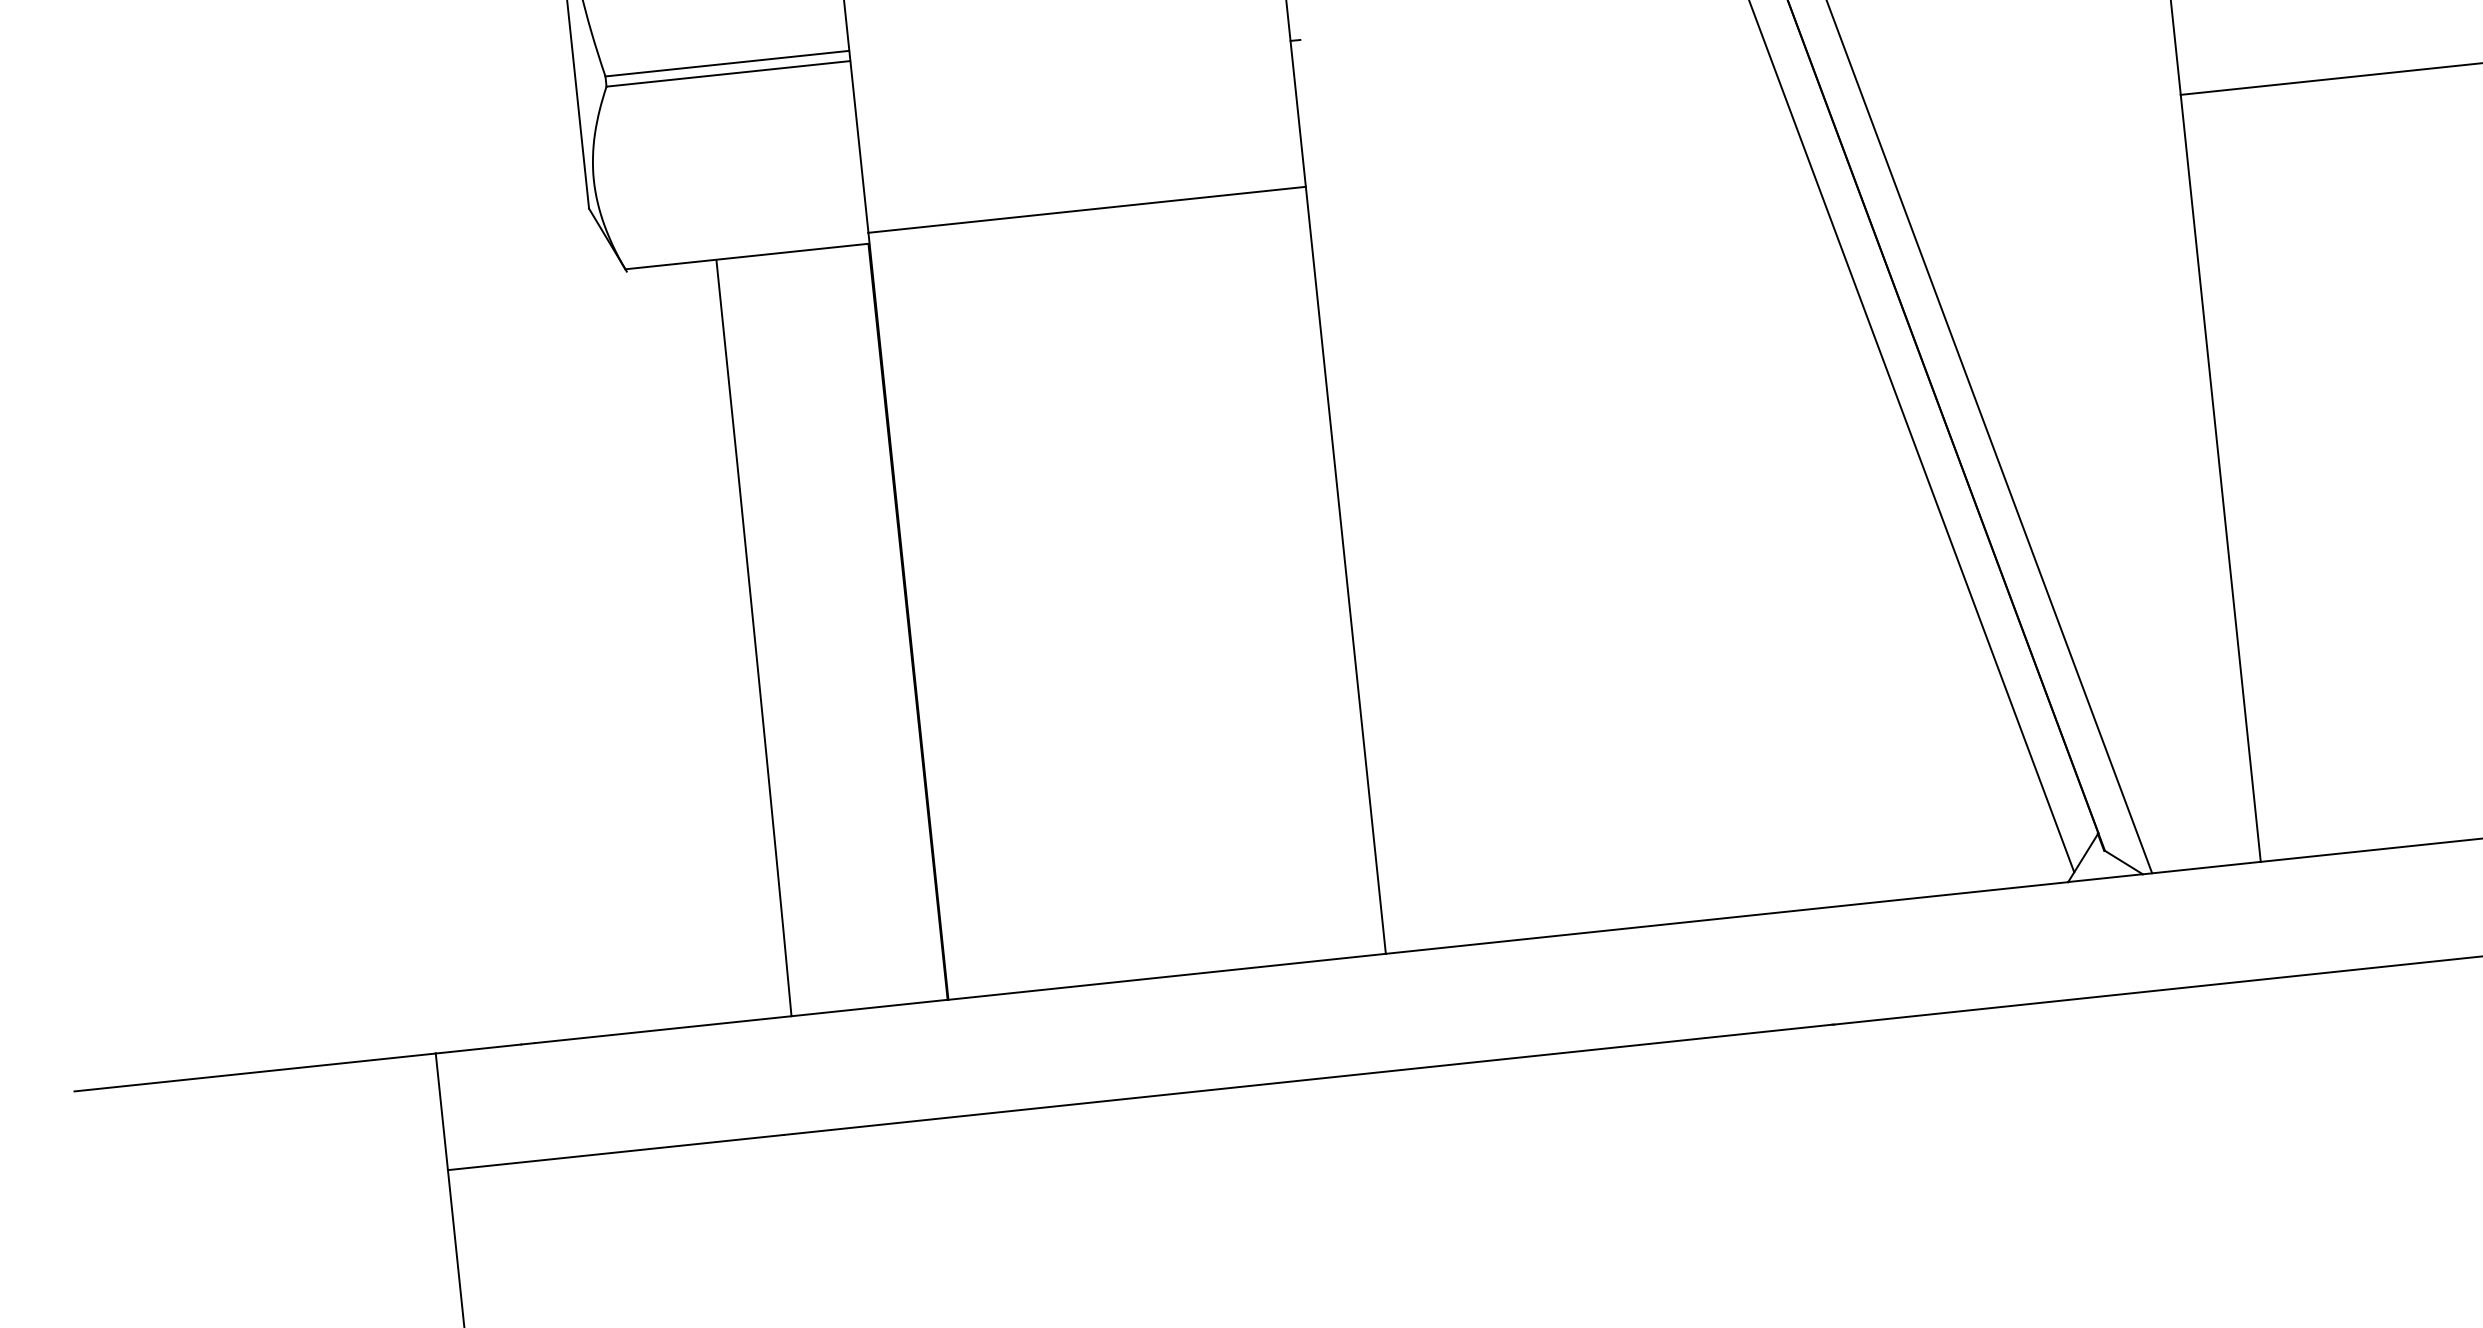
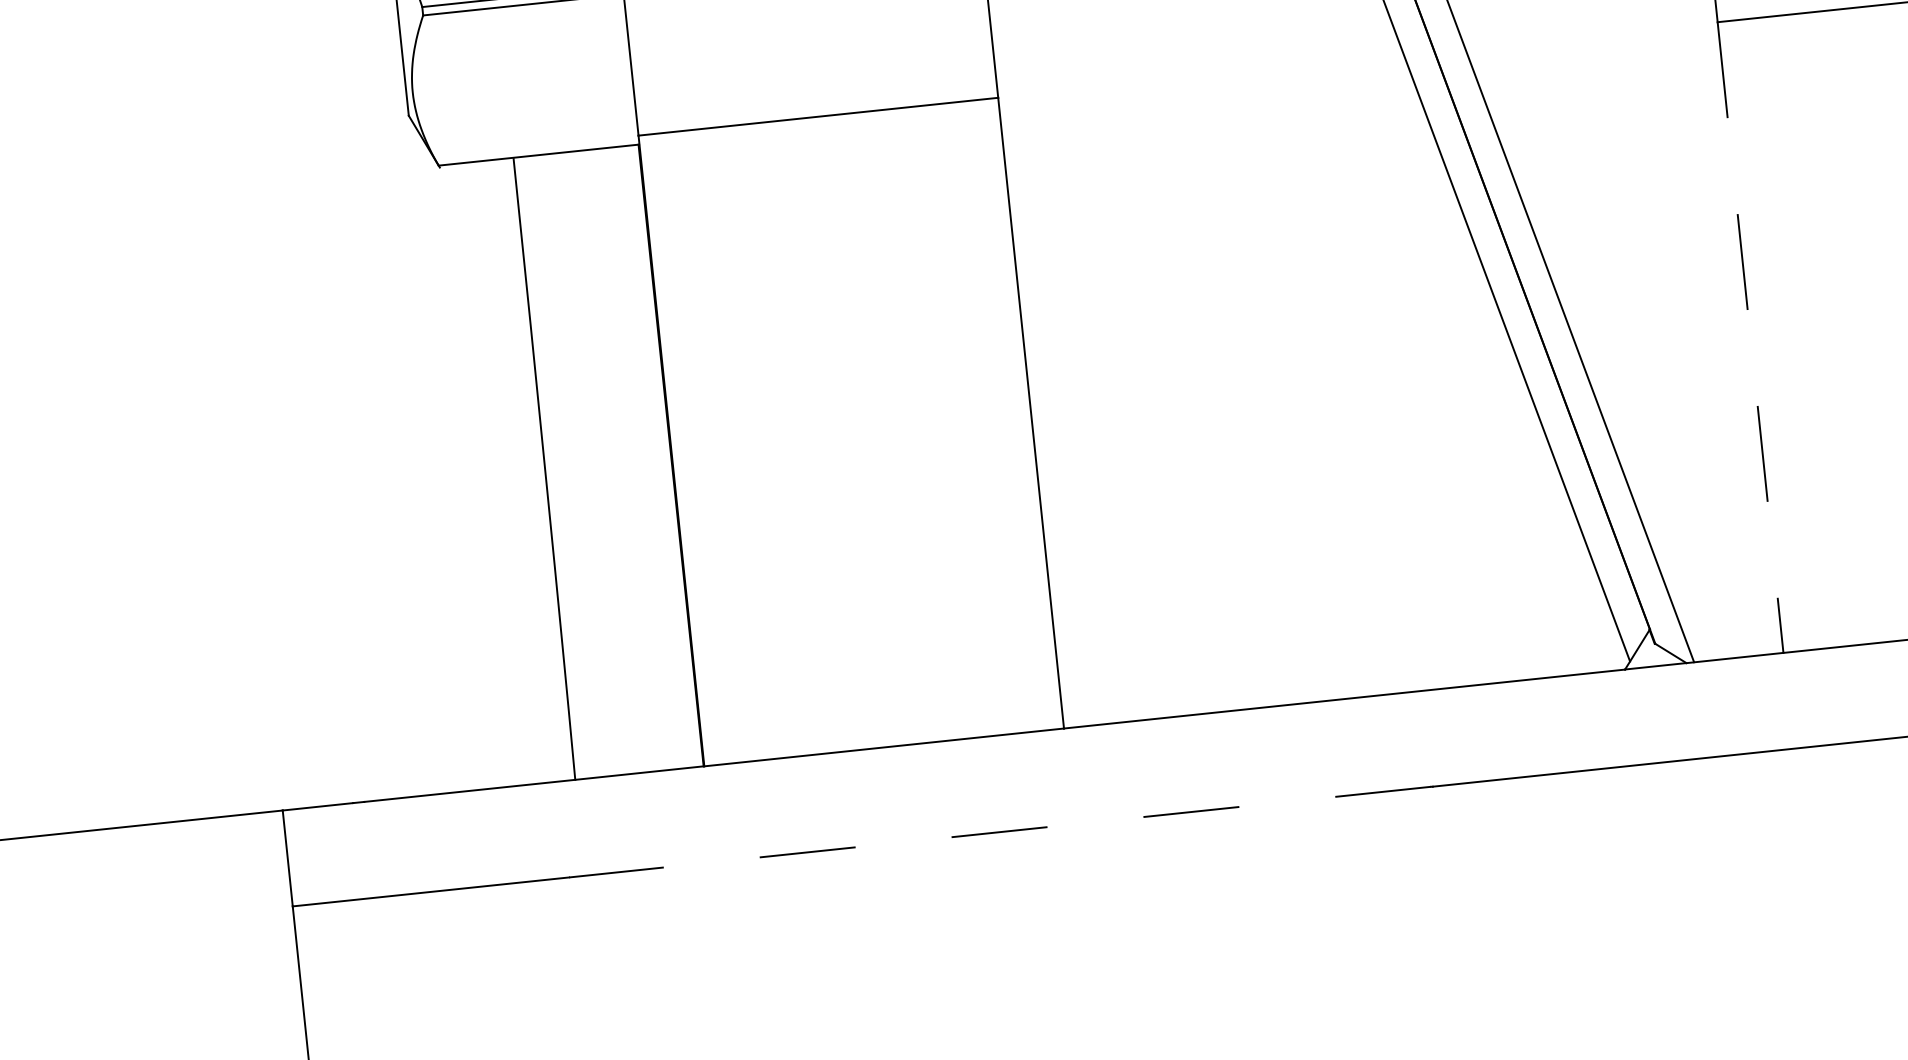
line: (2220, 478) -> (1750, 337), solid -> dashed
line: (1307, 1079) -> (999, 831), solid -> dashed

